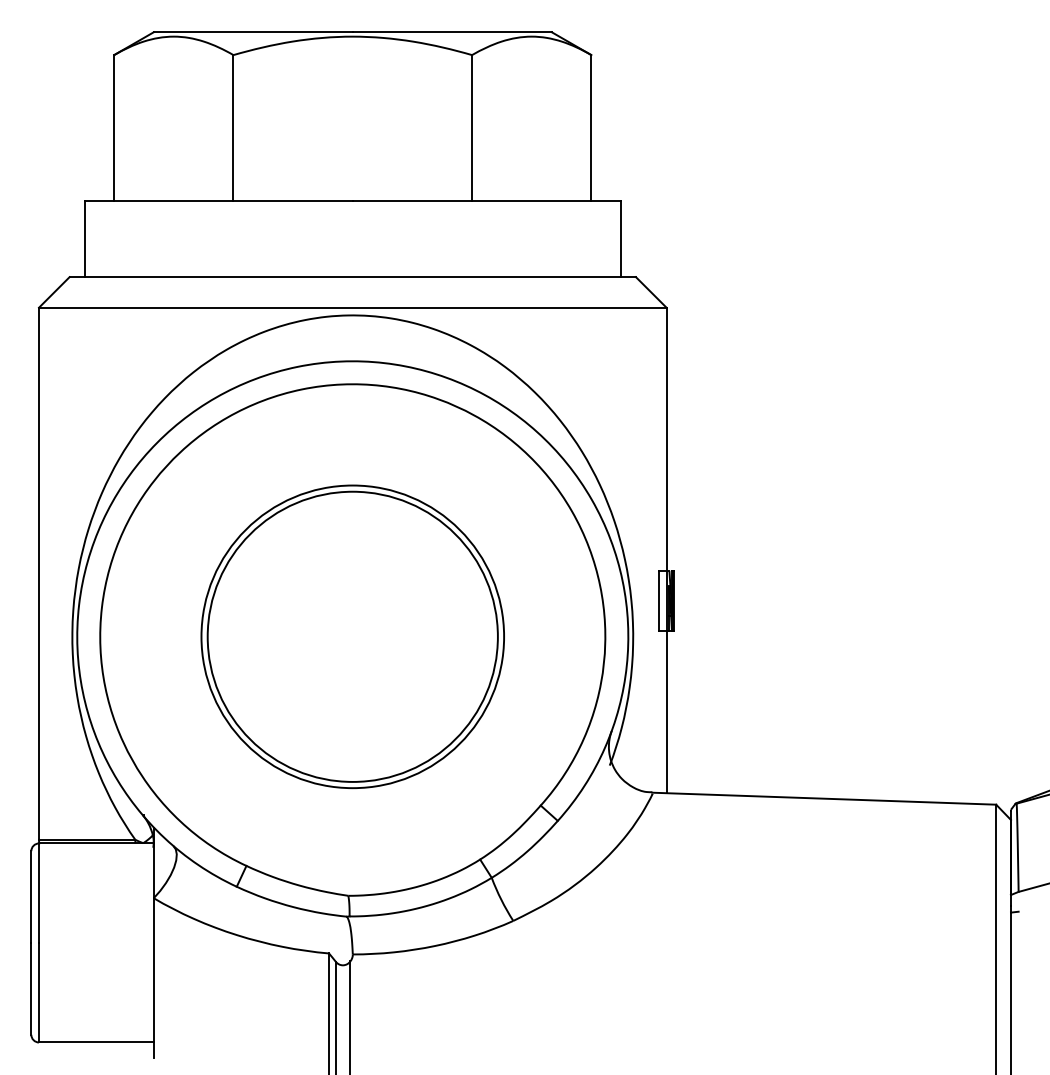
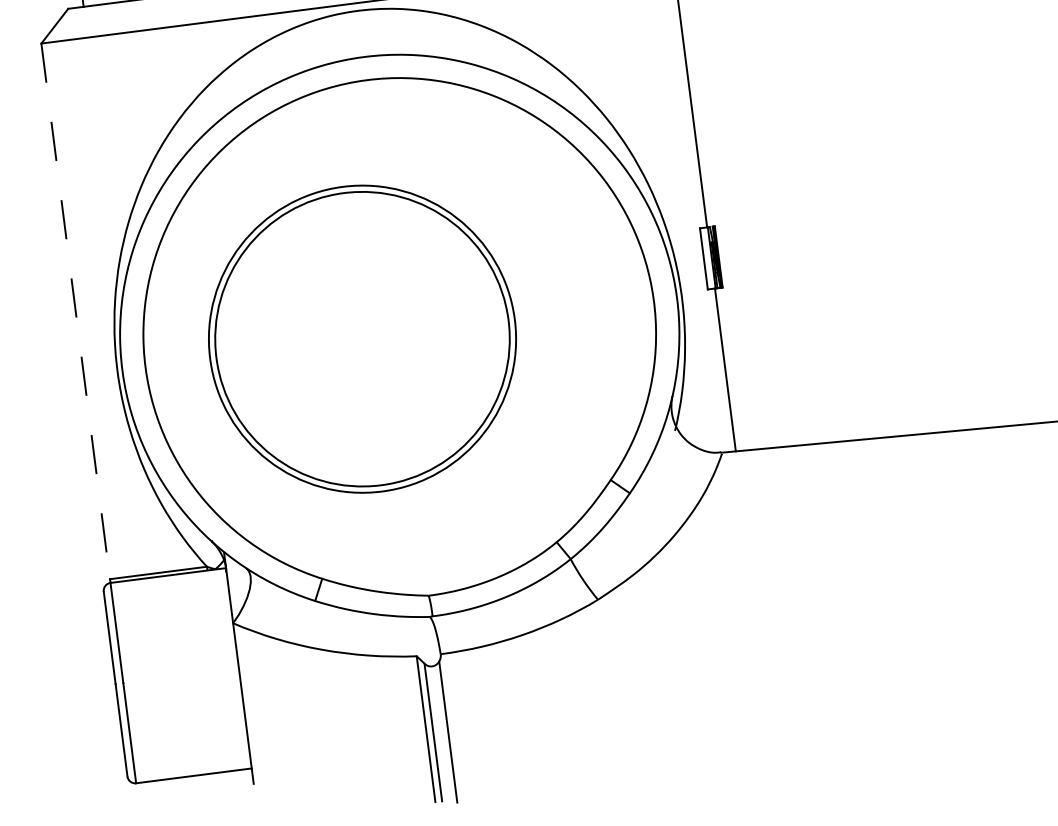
line: (39, 574) -> (76, 312), solid -> dashed
part: (352, 636) -> (362, 338), moved

